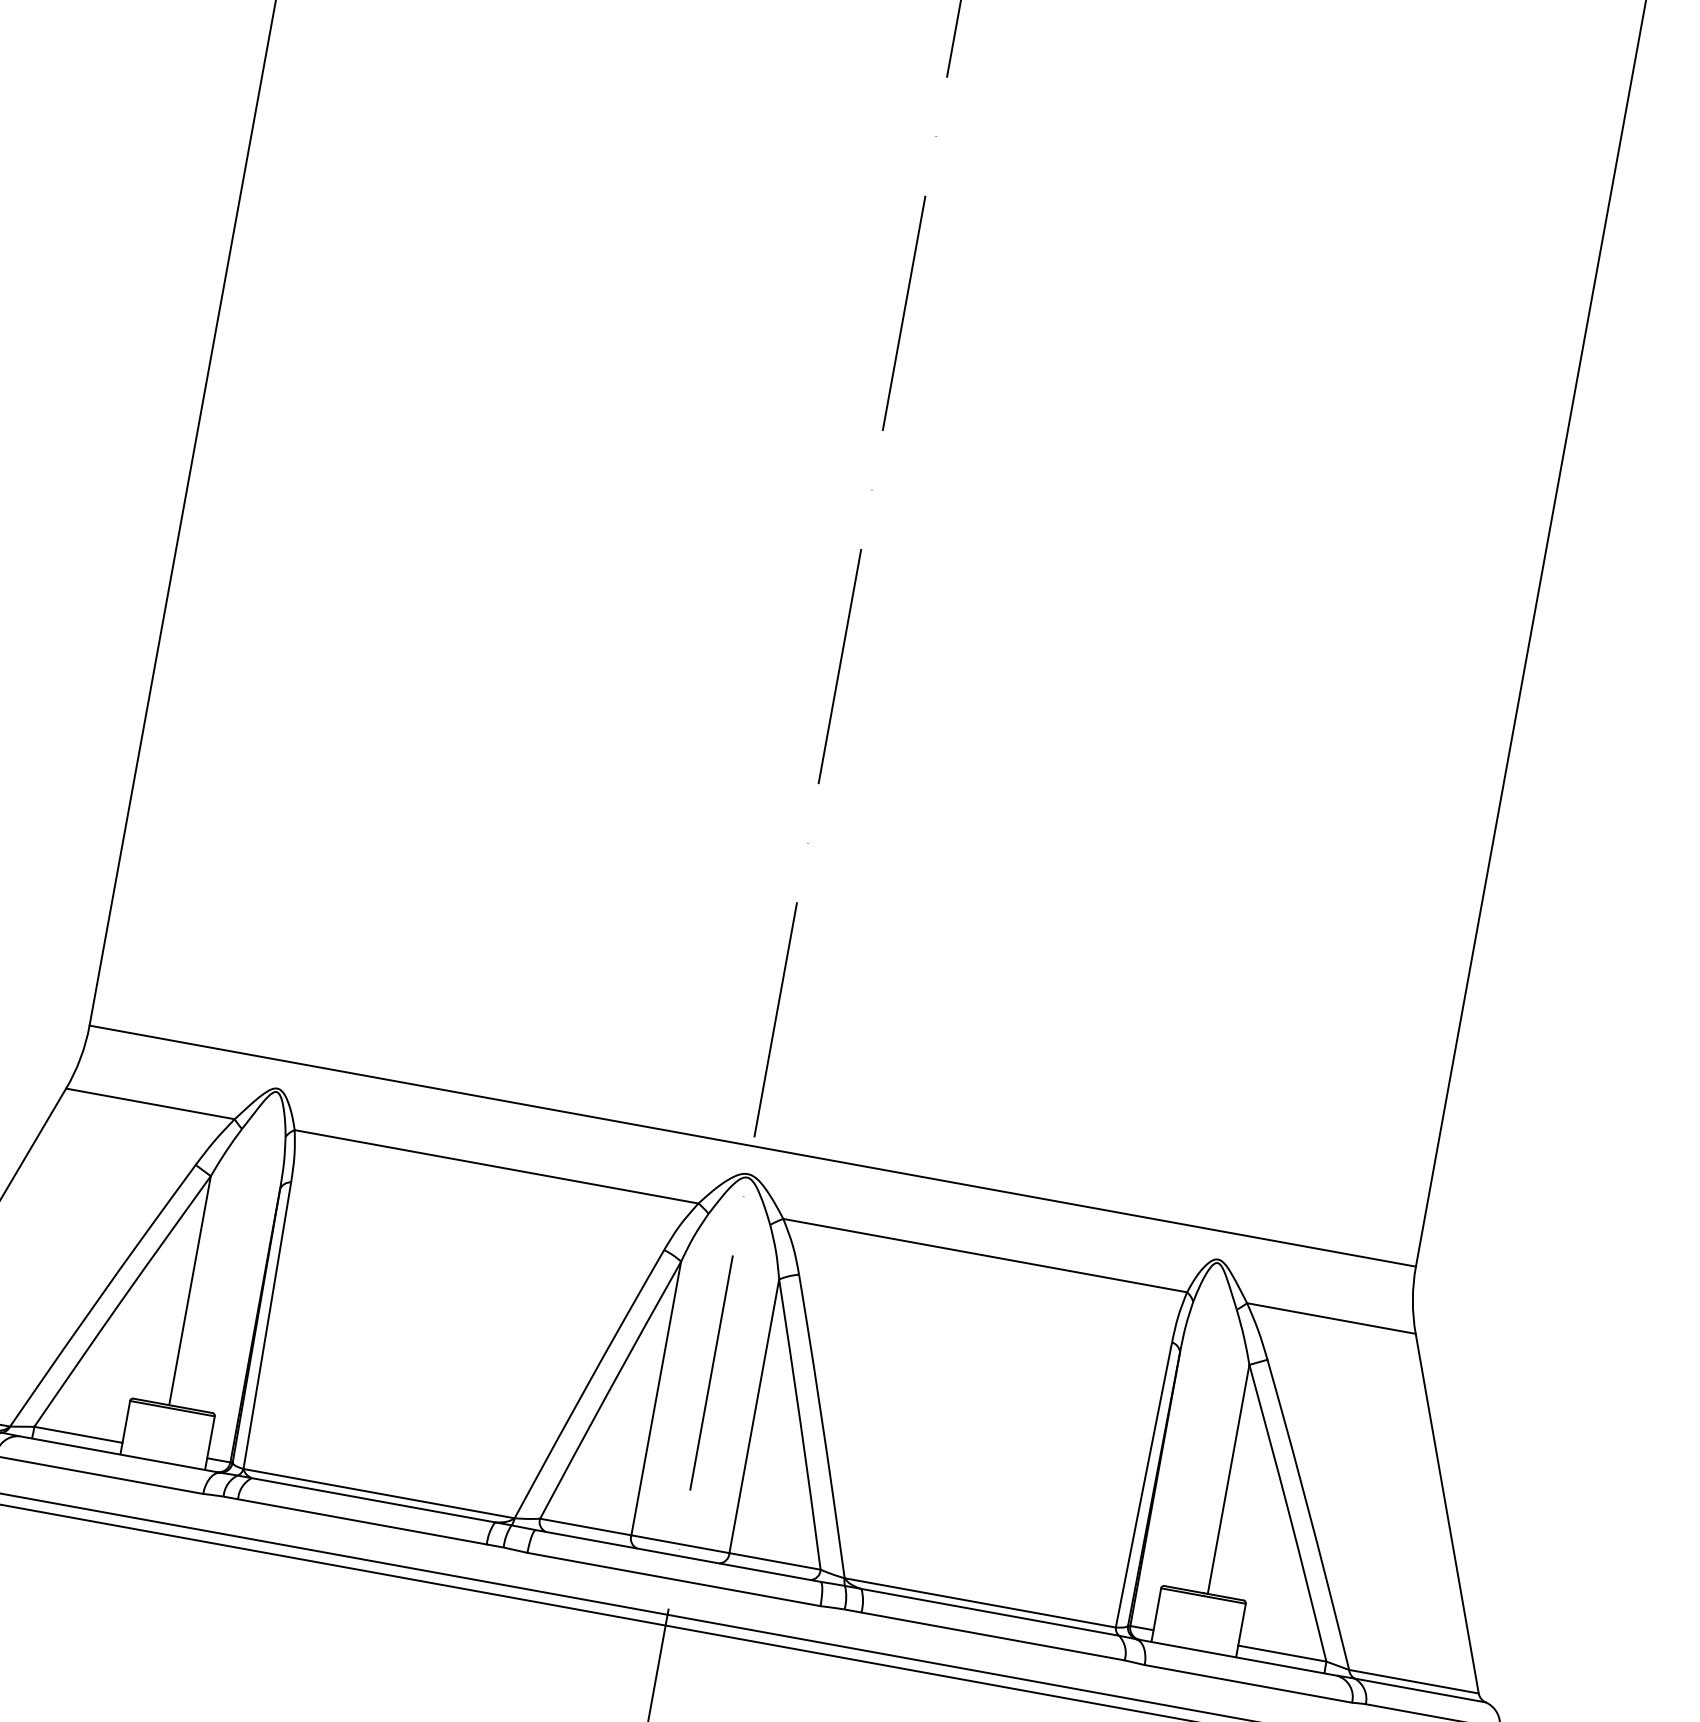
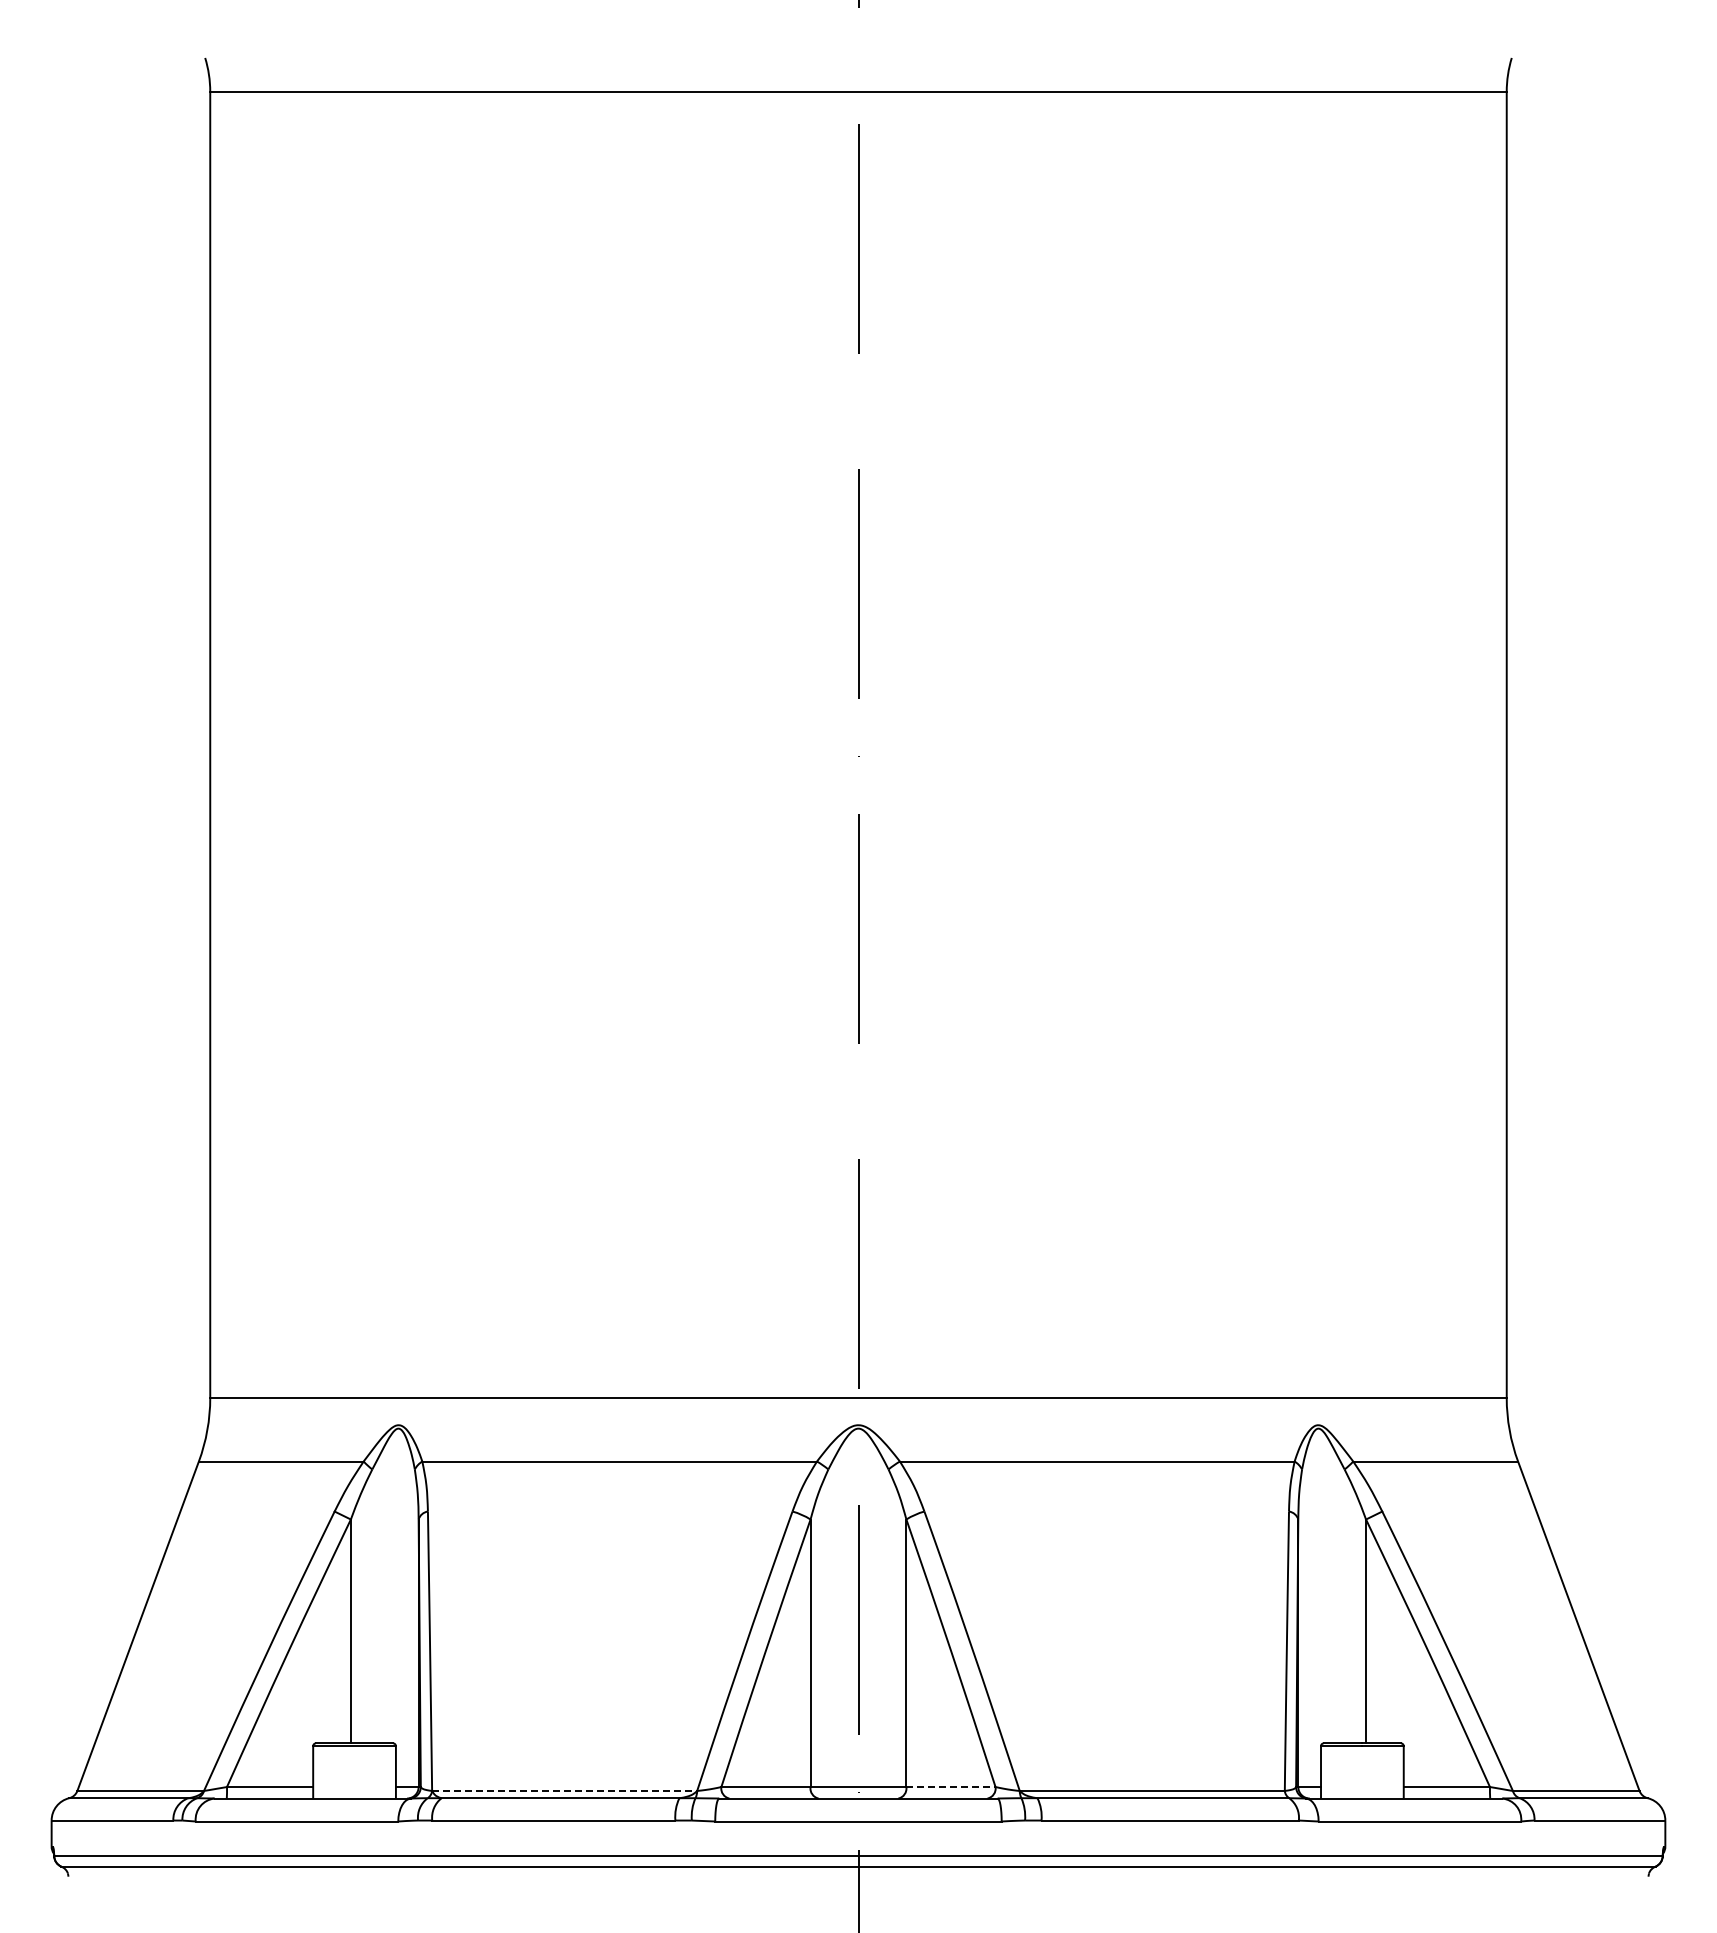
line: (379, 1493) -> (564, 1790), solid -> dashed
line: (774, 1561) -> (950, 1787), solid -> dashed

